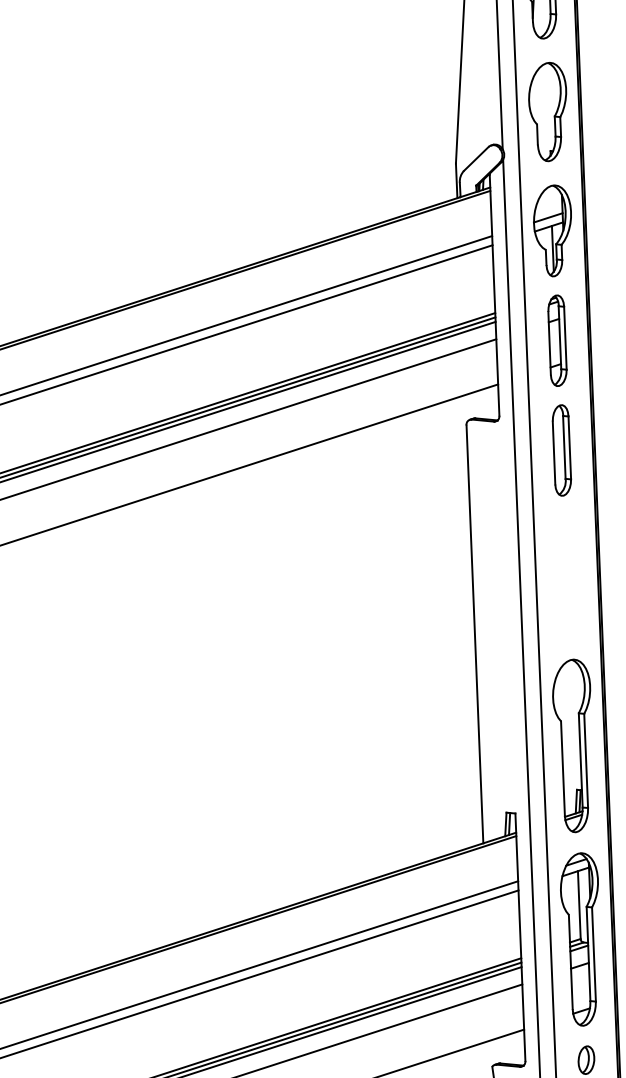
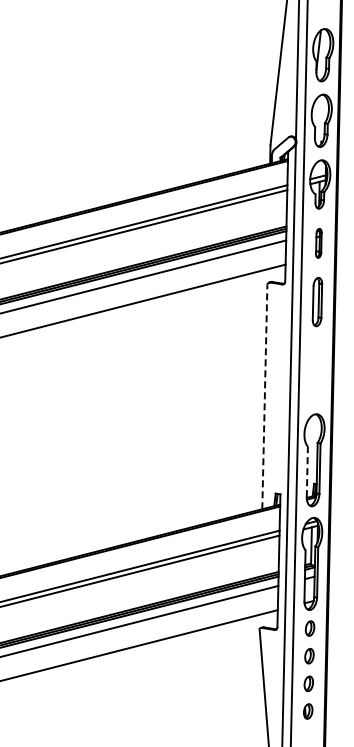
part: (556, 341) -> (318, 243), size x0.6
line: (474, 634) -> (264, 397), solid -> dashed
line: (563, 767) -> (307, 471), solid -> dashed

